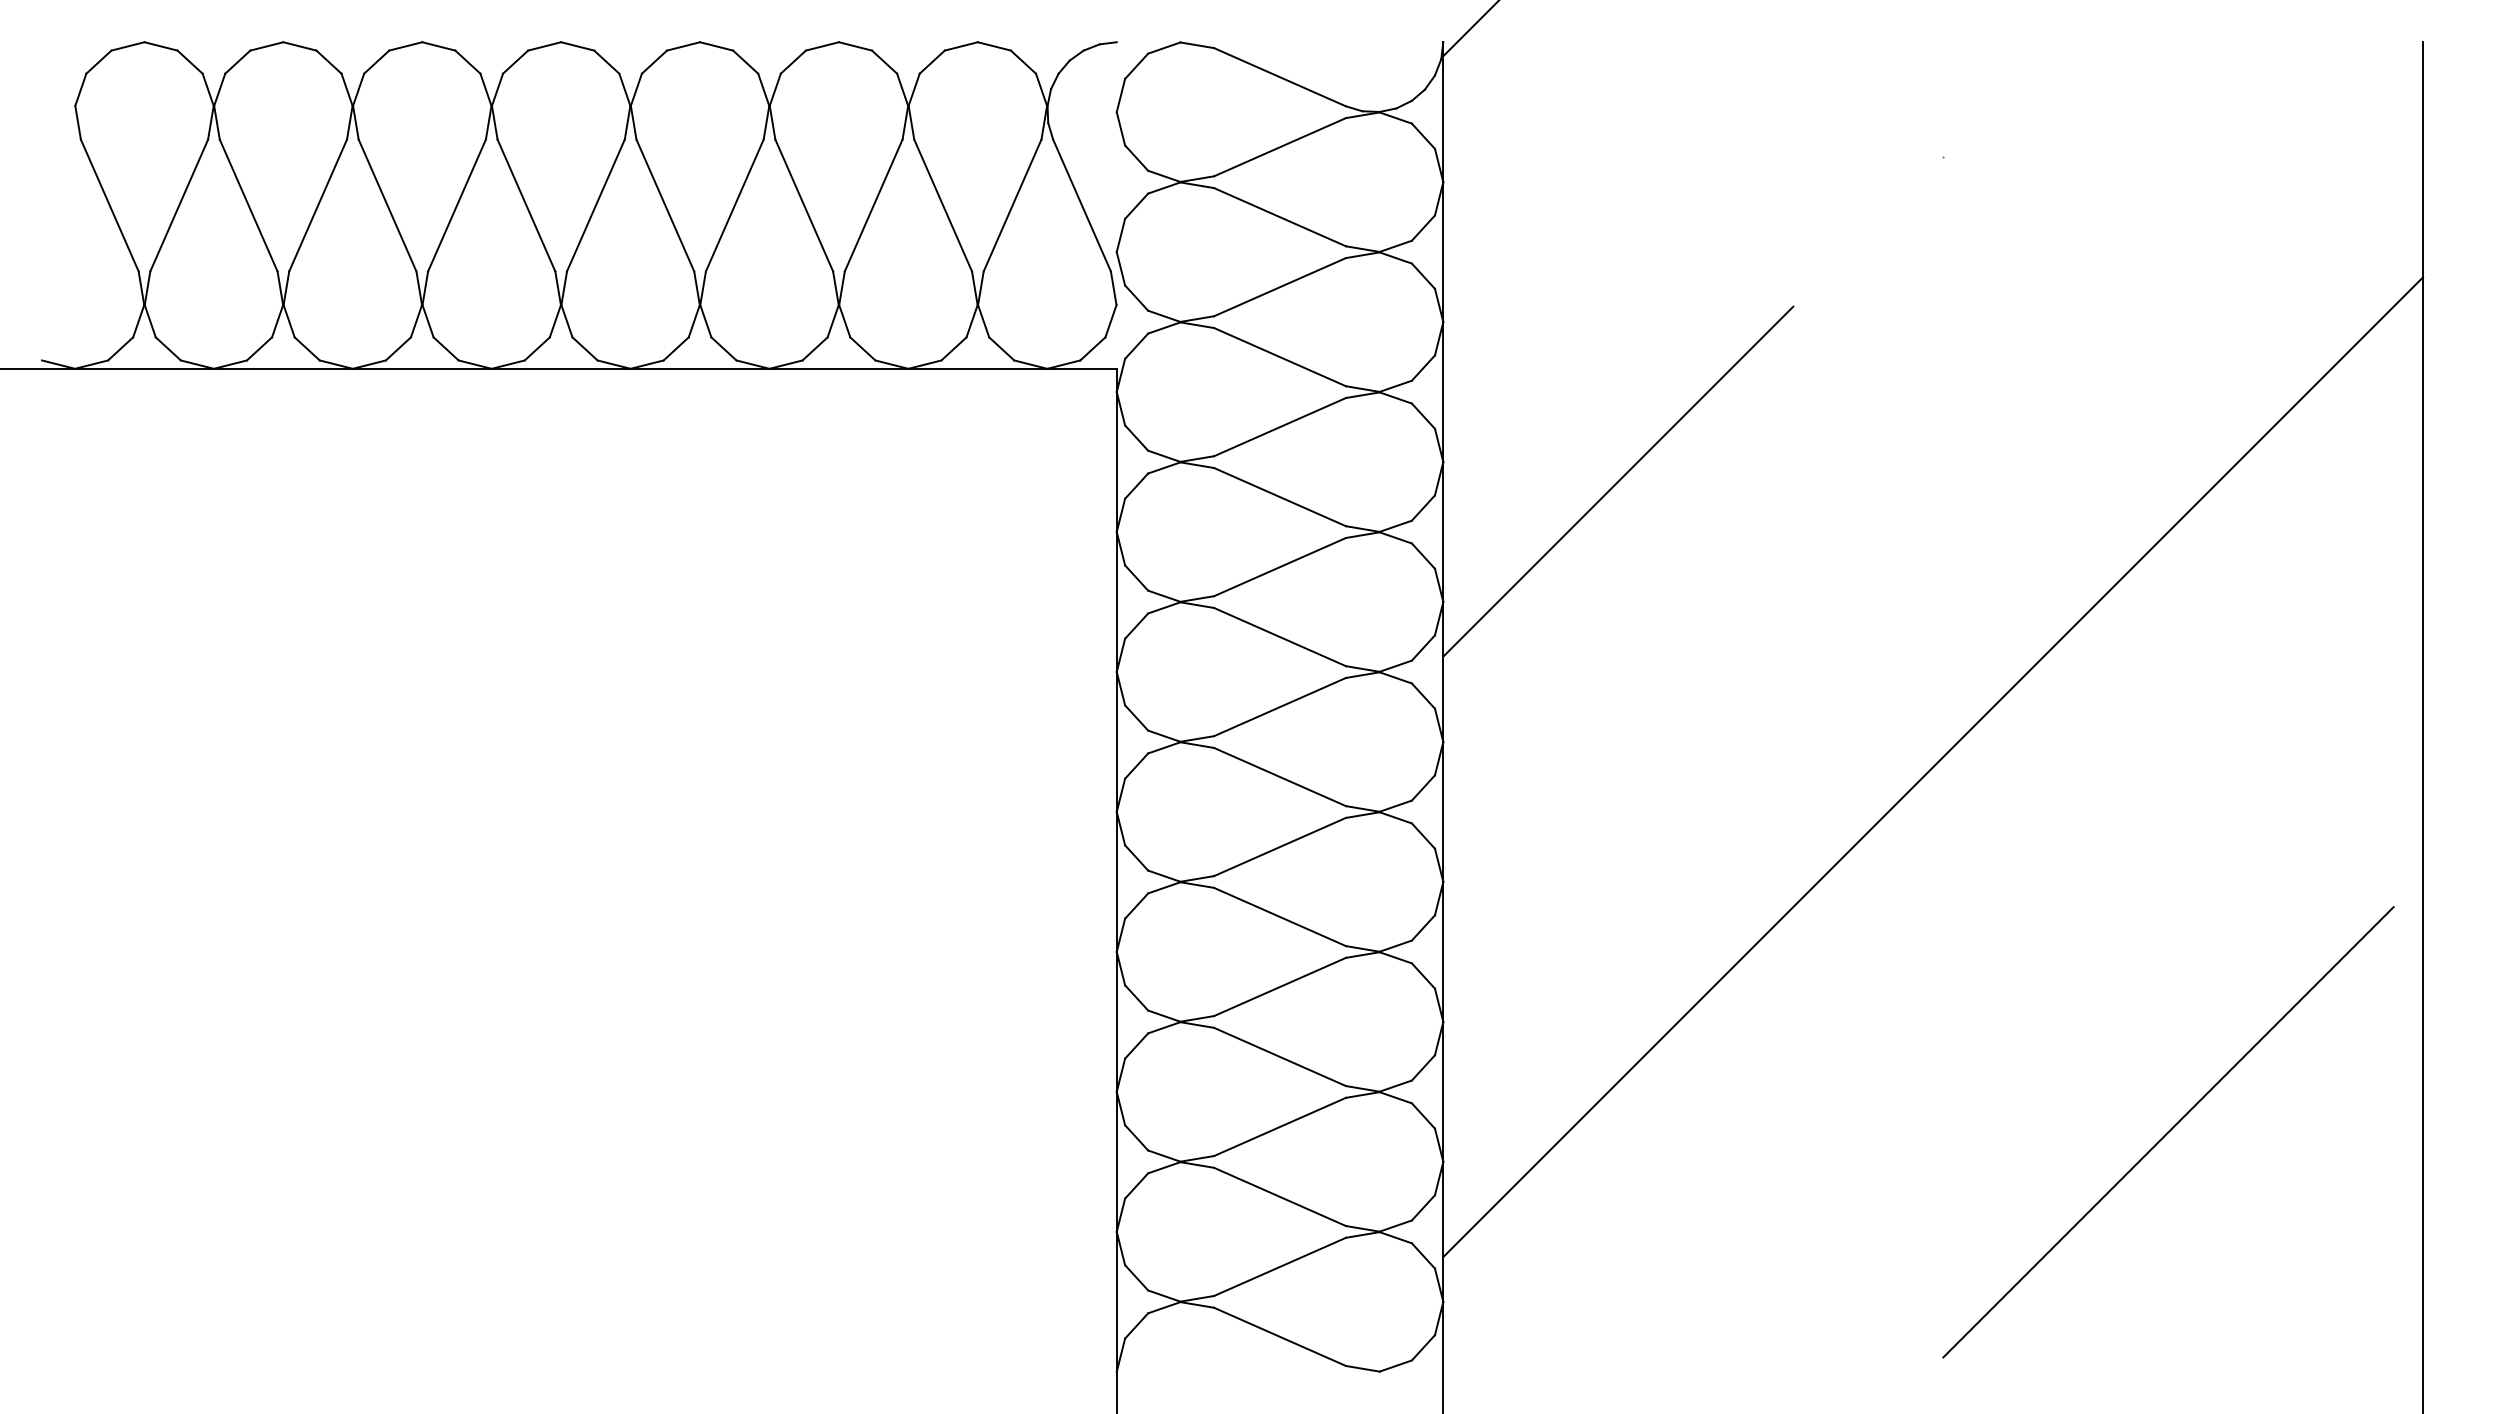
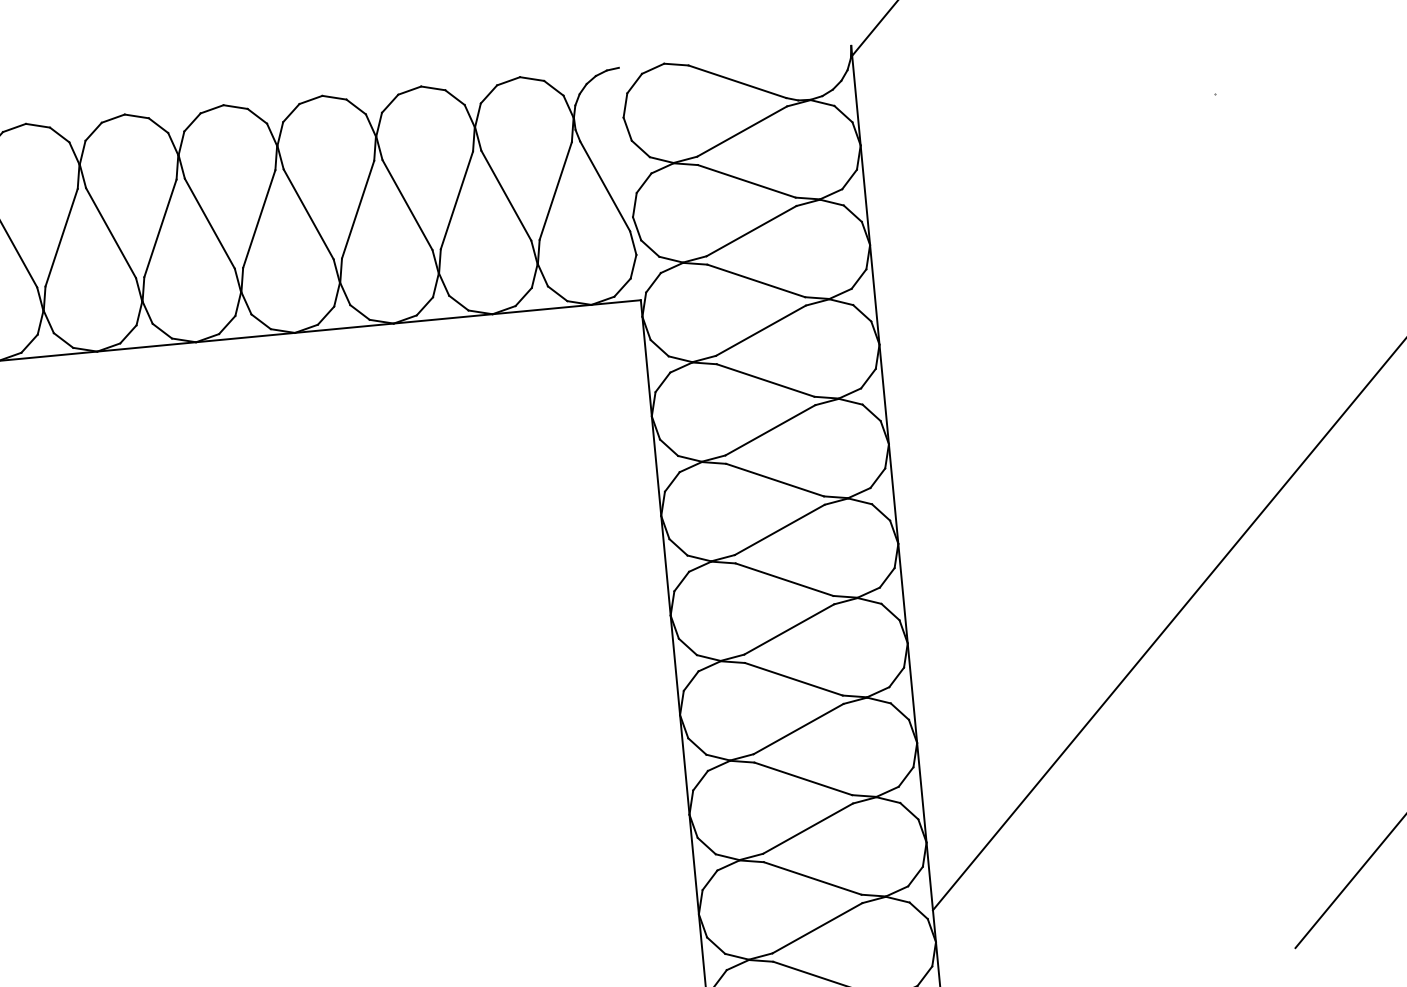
line: (1618, 481) -> (1005, 346), removed

